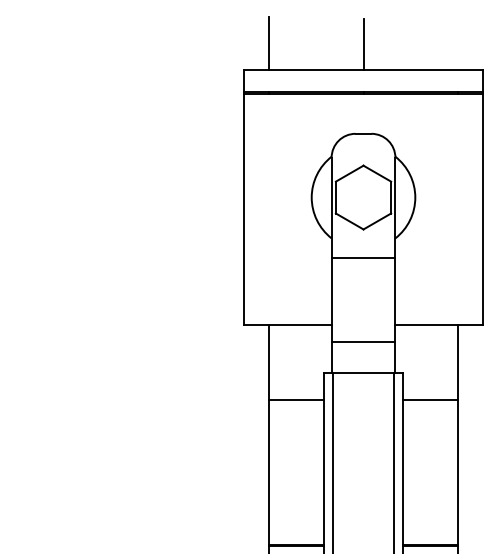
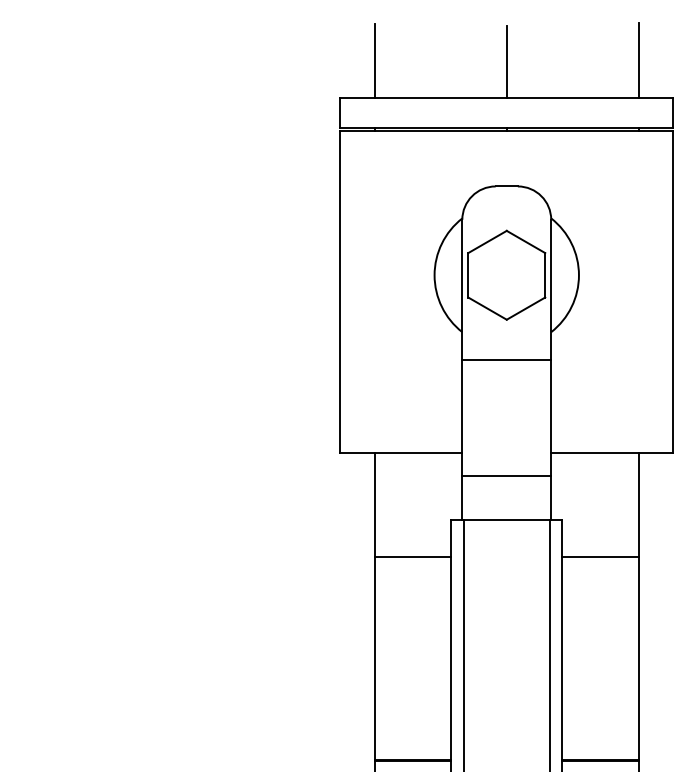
line: (458, 43) -> (639, 60), added

